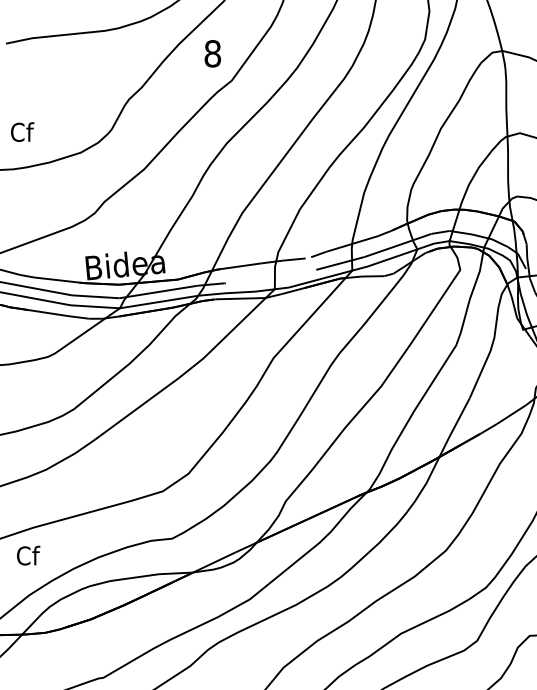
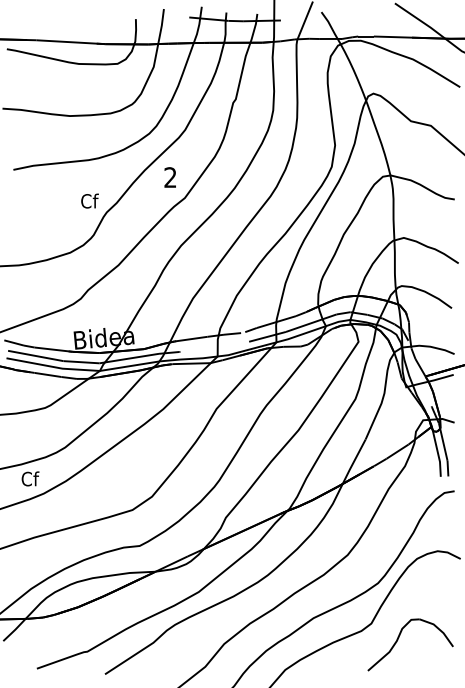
text: (212, 53) -> (170, 177), 8 -> 2
text: (21, 131) -> (89, 200), moved
text: (28, 555) -> (30, 478), moved

